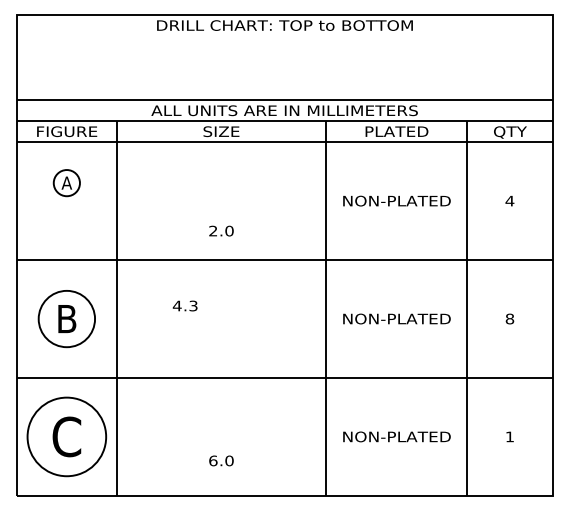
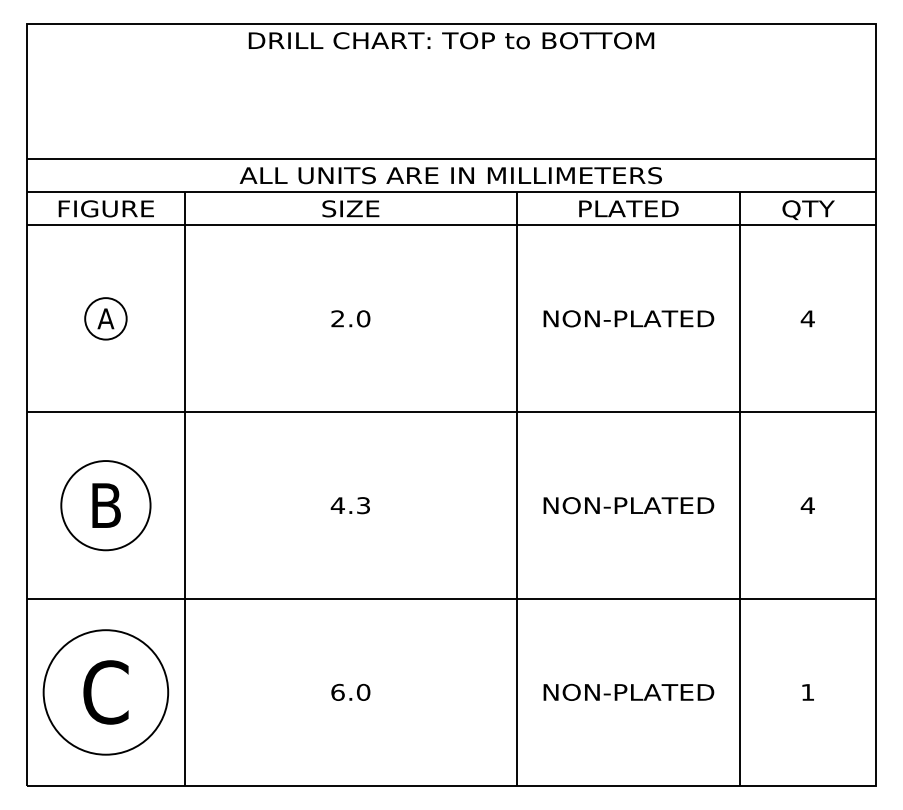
part: (66, 183) -> (105, 319), moved
text: (221, 230) -> (350, 317), moved
text: (184, 305) -> (349, 504), moved
text: (509, 318) -> (807, 504), 8 -> 4
text: (221, 460) -> (350, 691), moved

